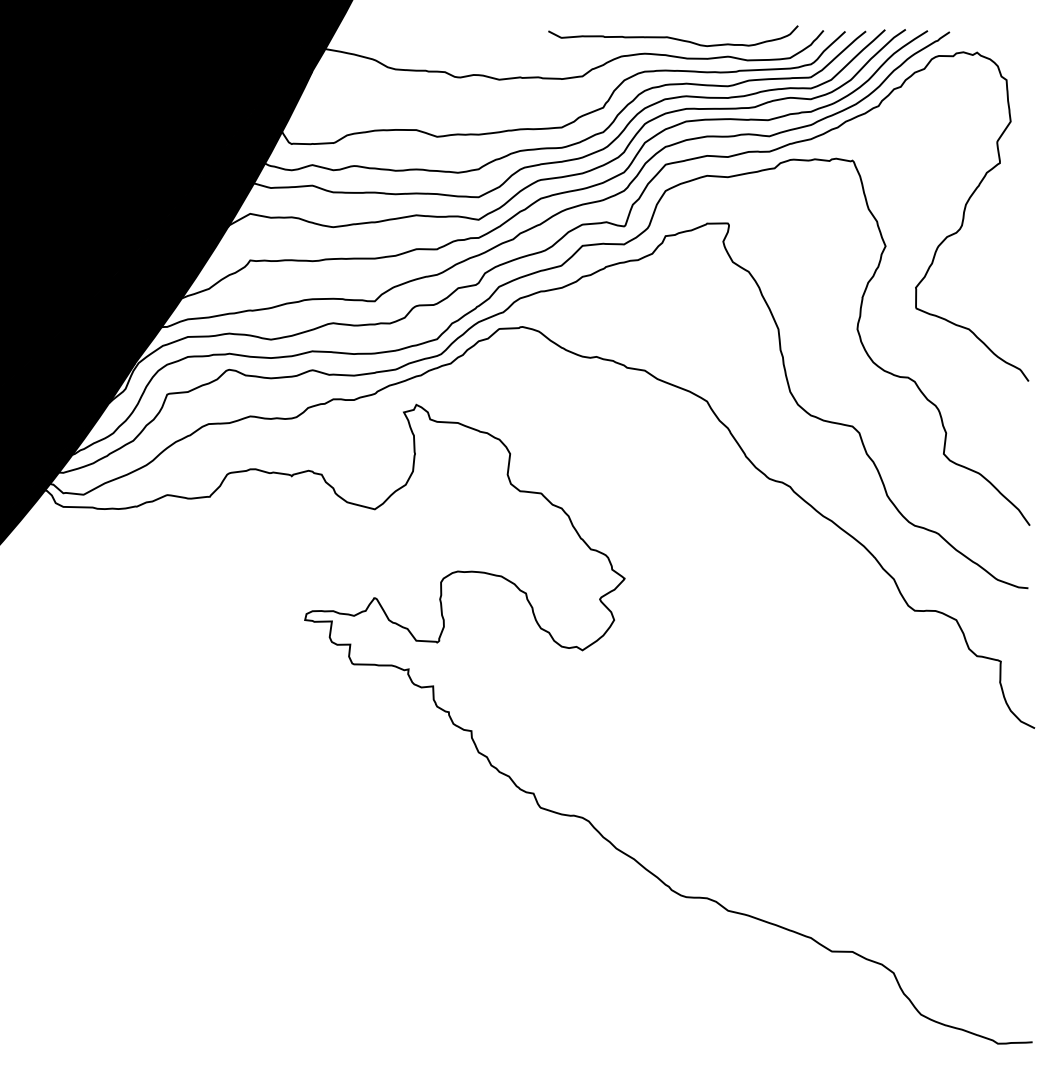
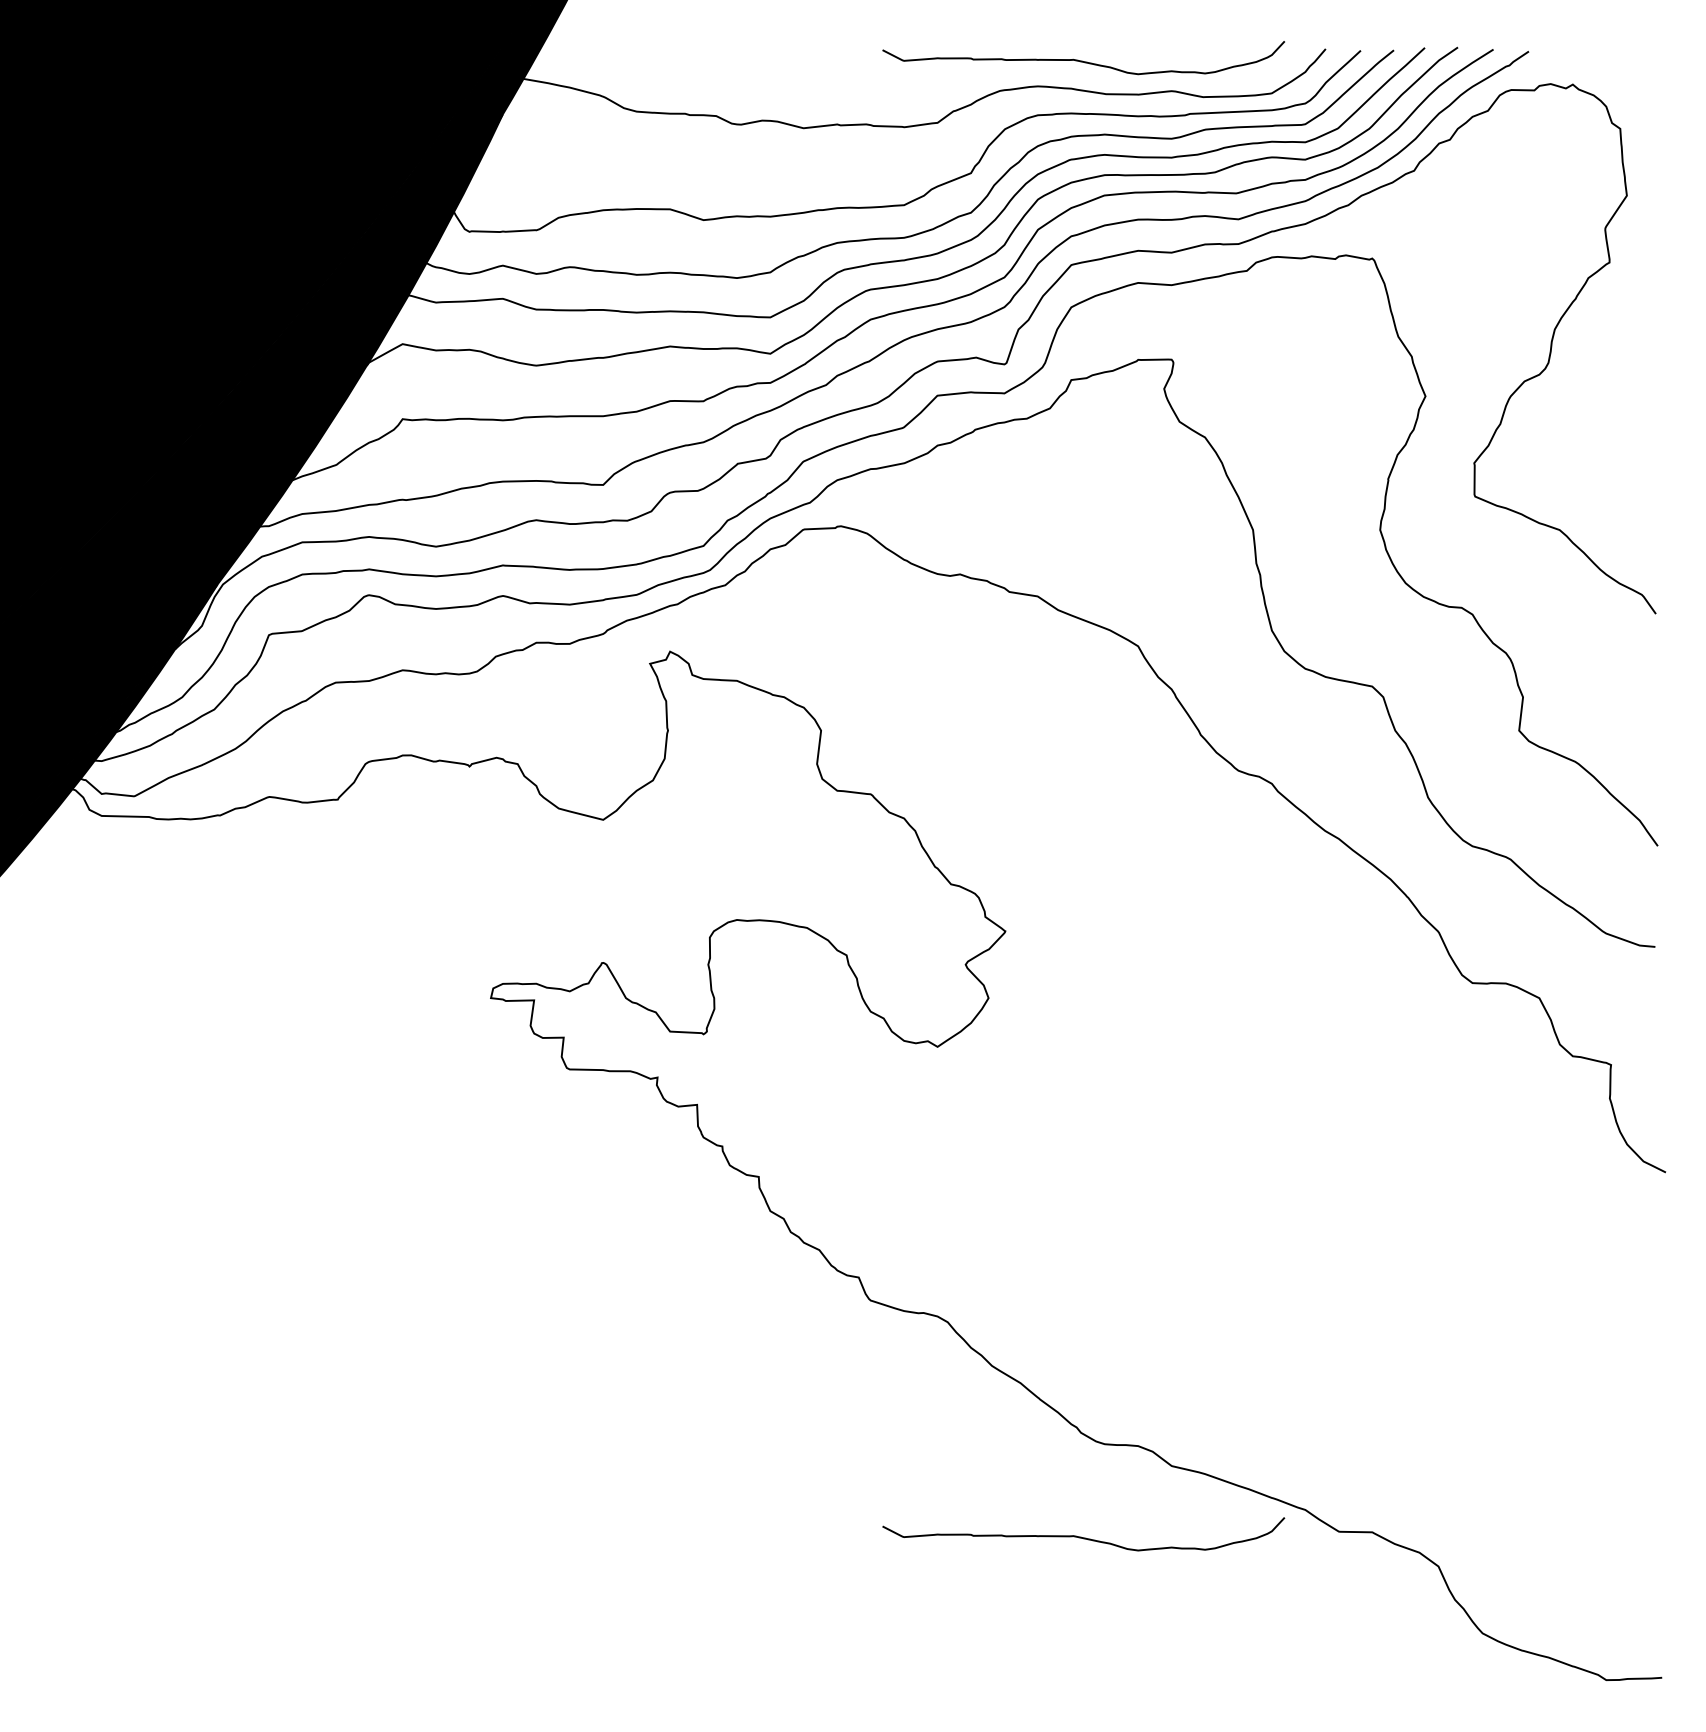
curve: (673, 954) -> (1084, 1536), added

